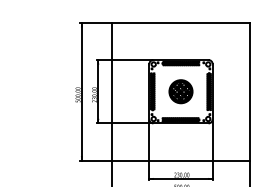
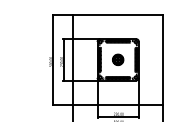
part: (179, 91) -> (117, 59), size x0.7

